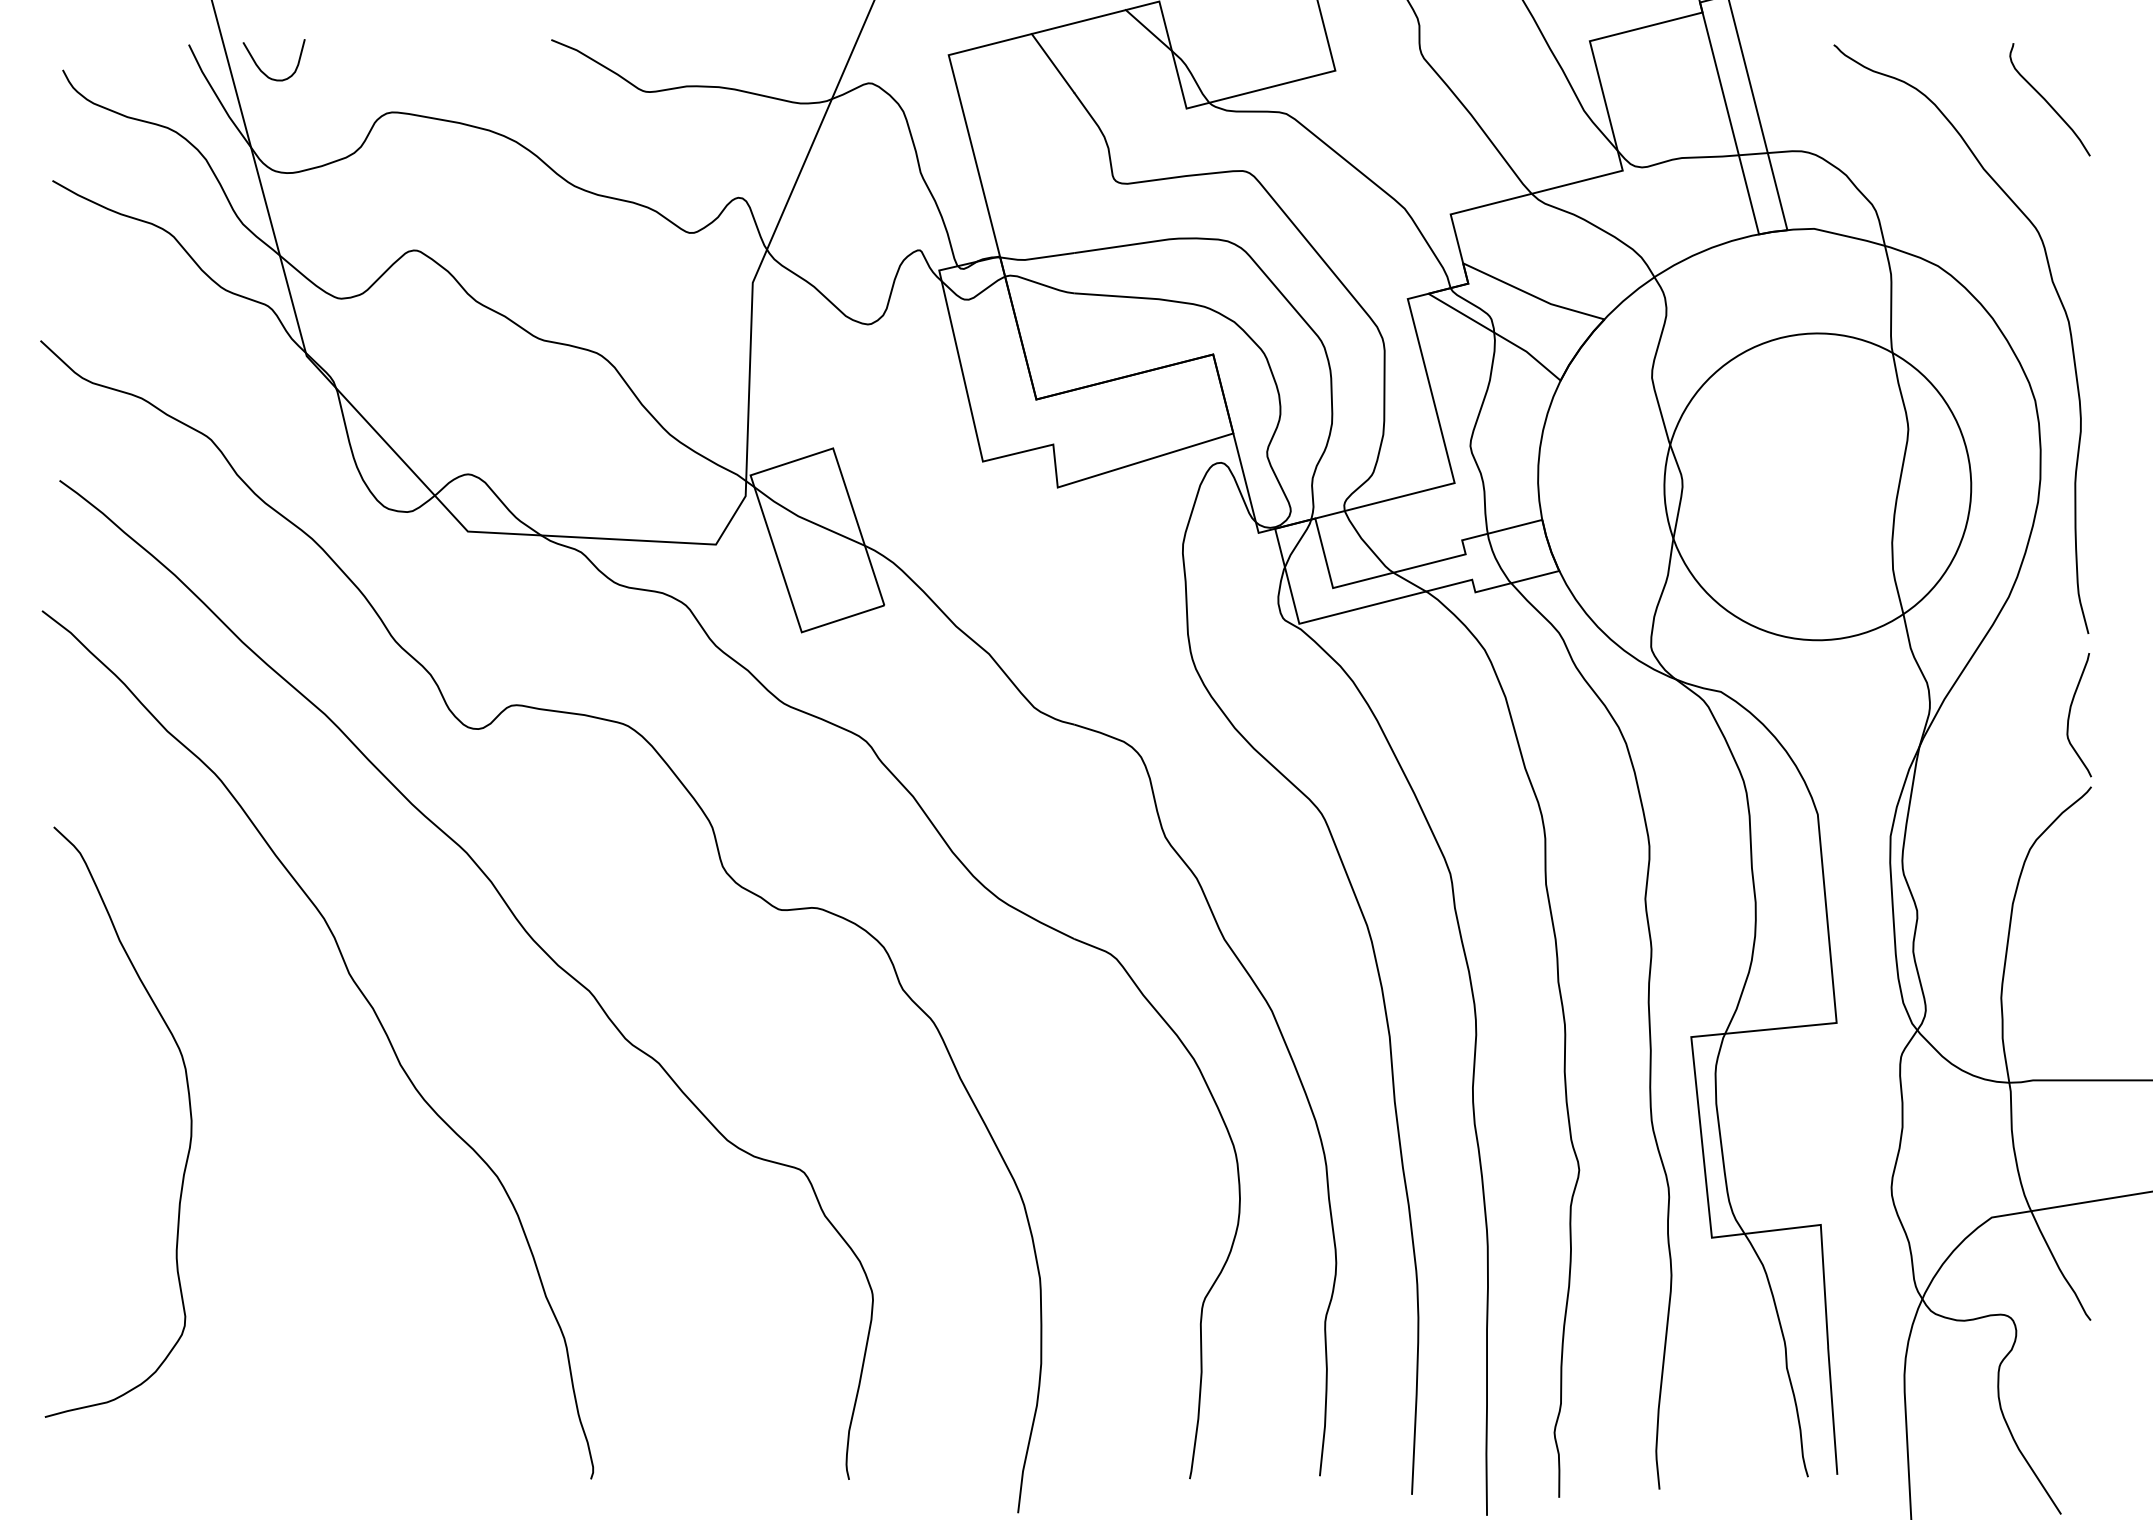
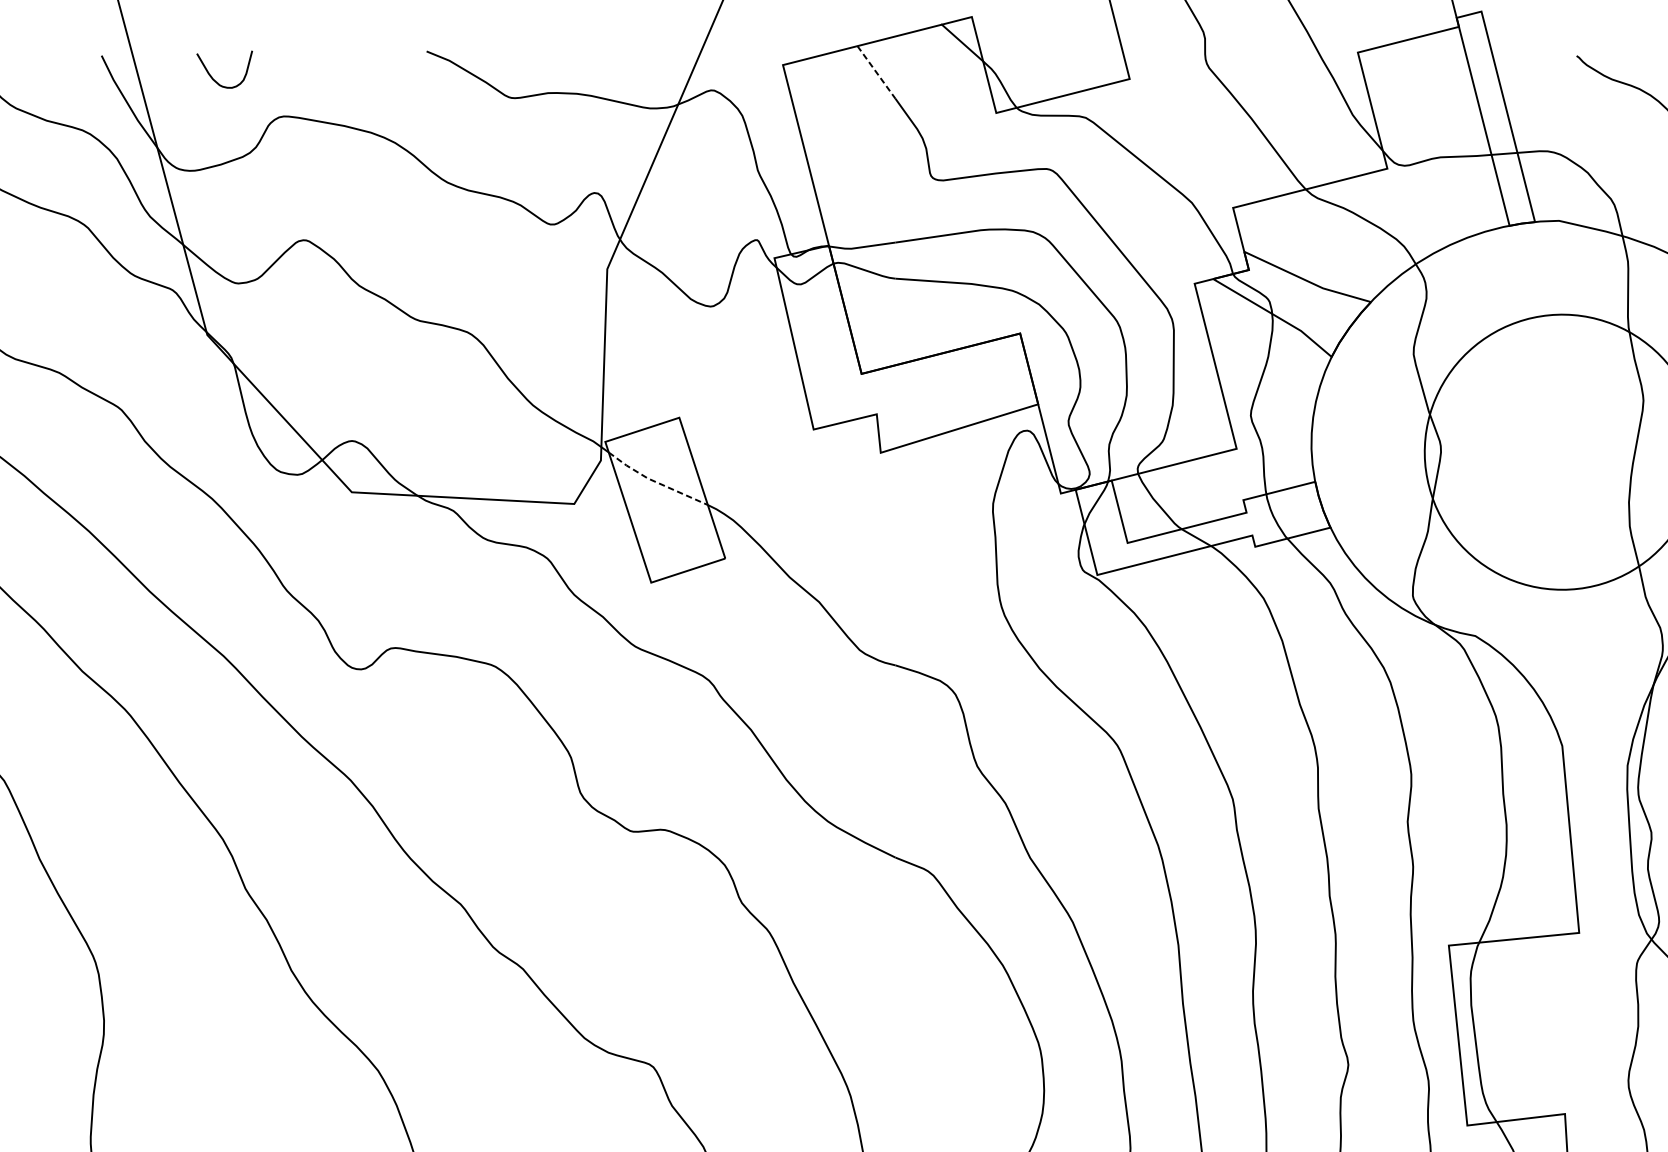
line: (1053, 63) -> (876, 72), solid -> dashed
curve: (262, 70) -> (214, 78), moved
line: (806, 519) -> (655, 481), solid -> dashed

